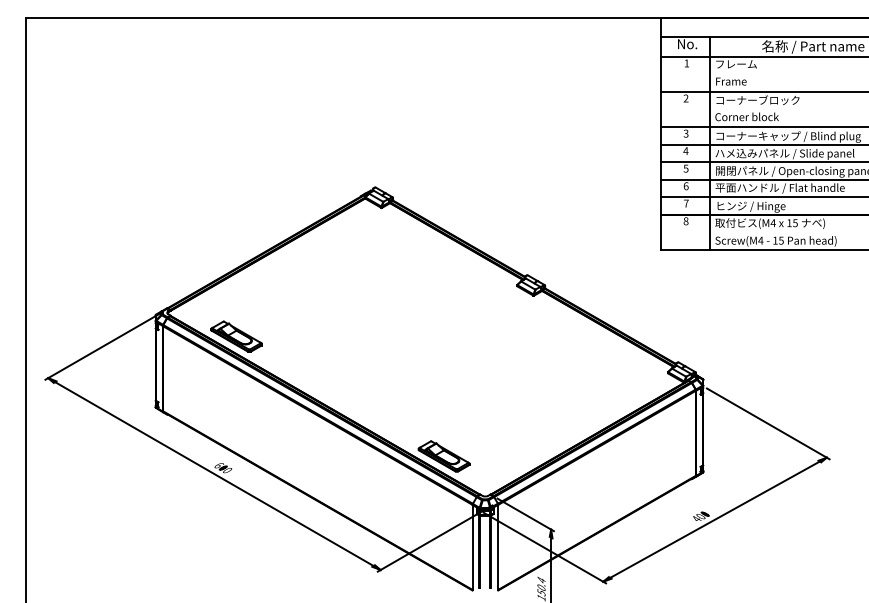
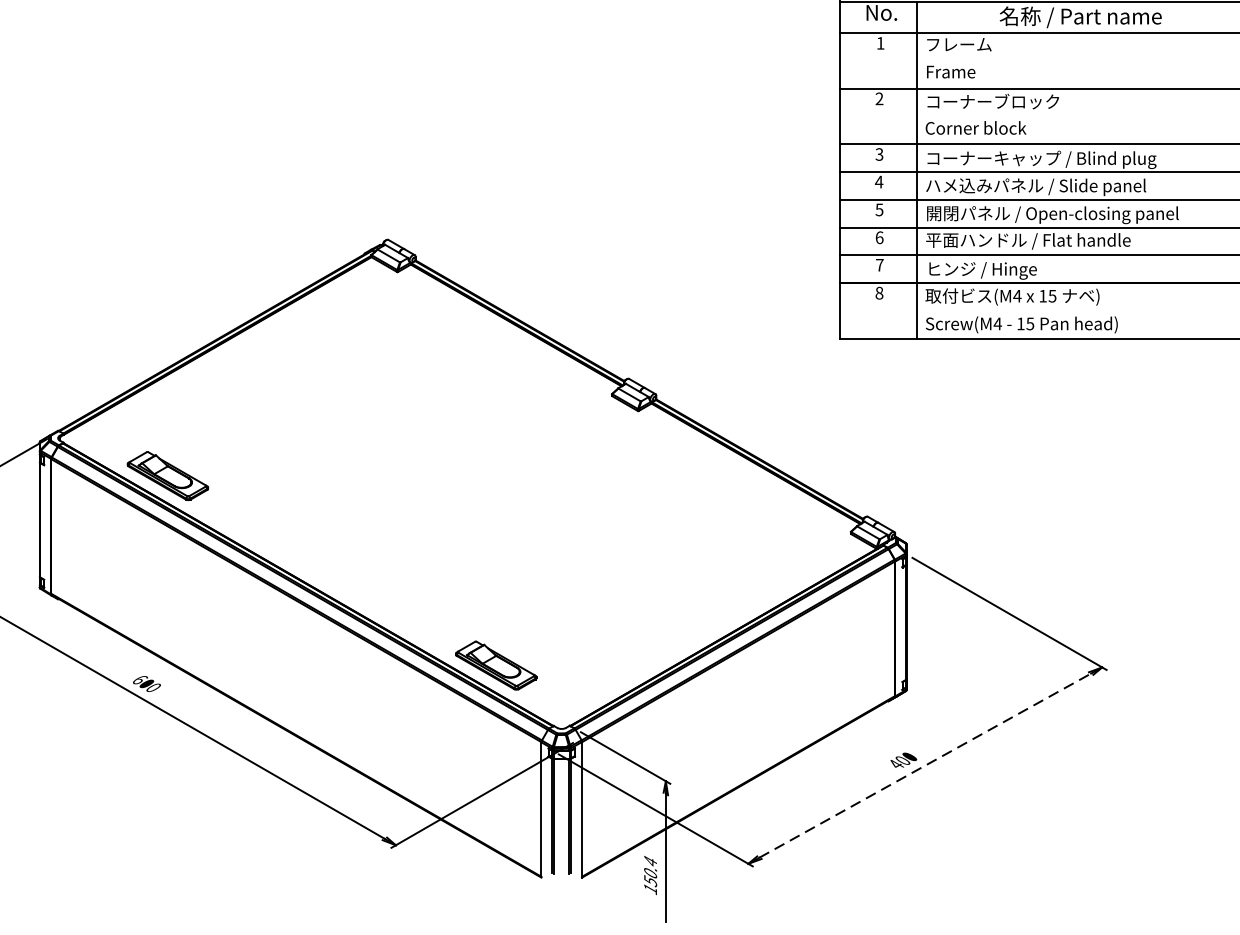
line: (715, 519) -> (926, 765), solid -> dashed

